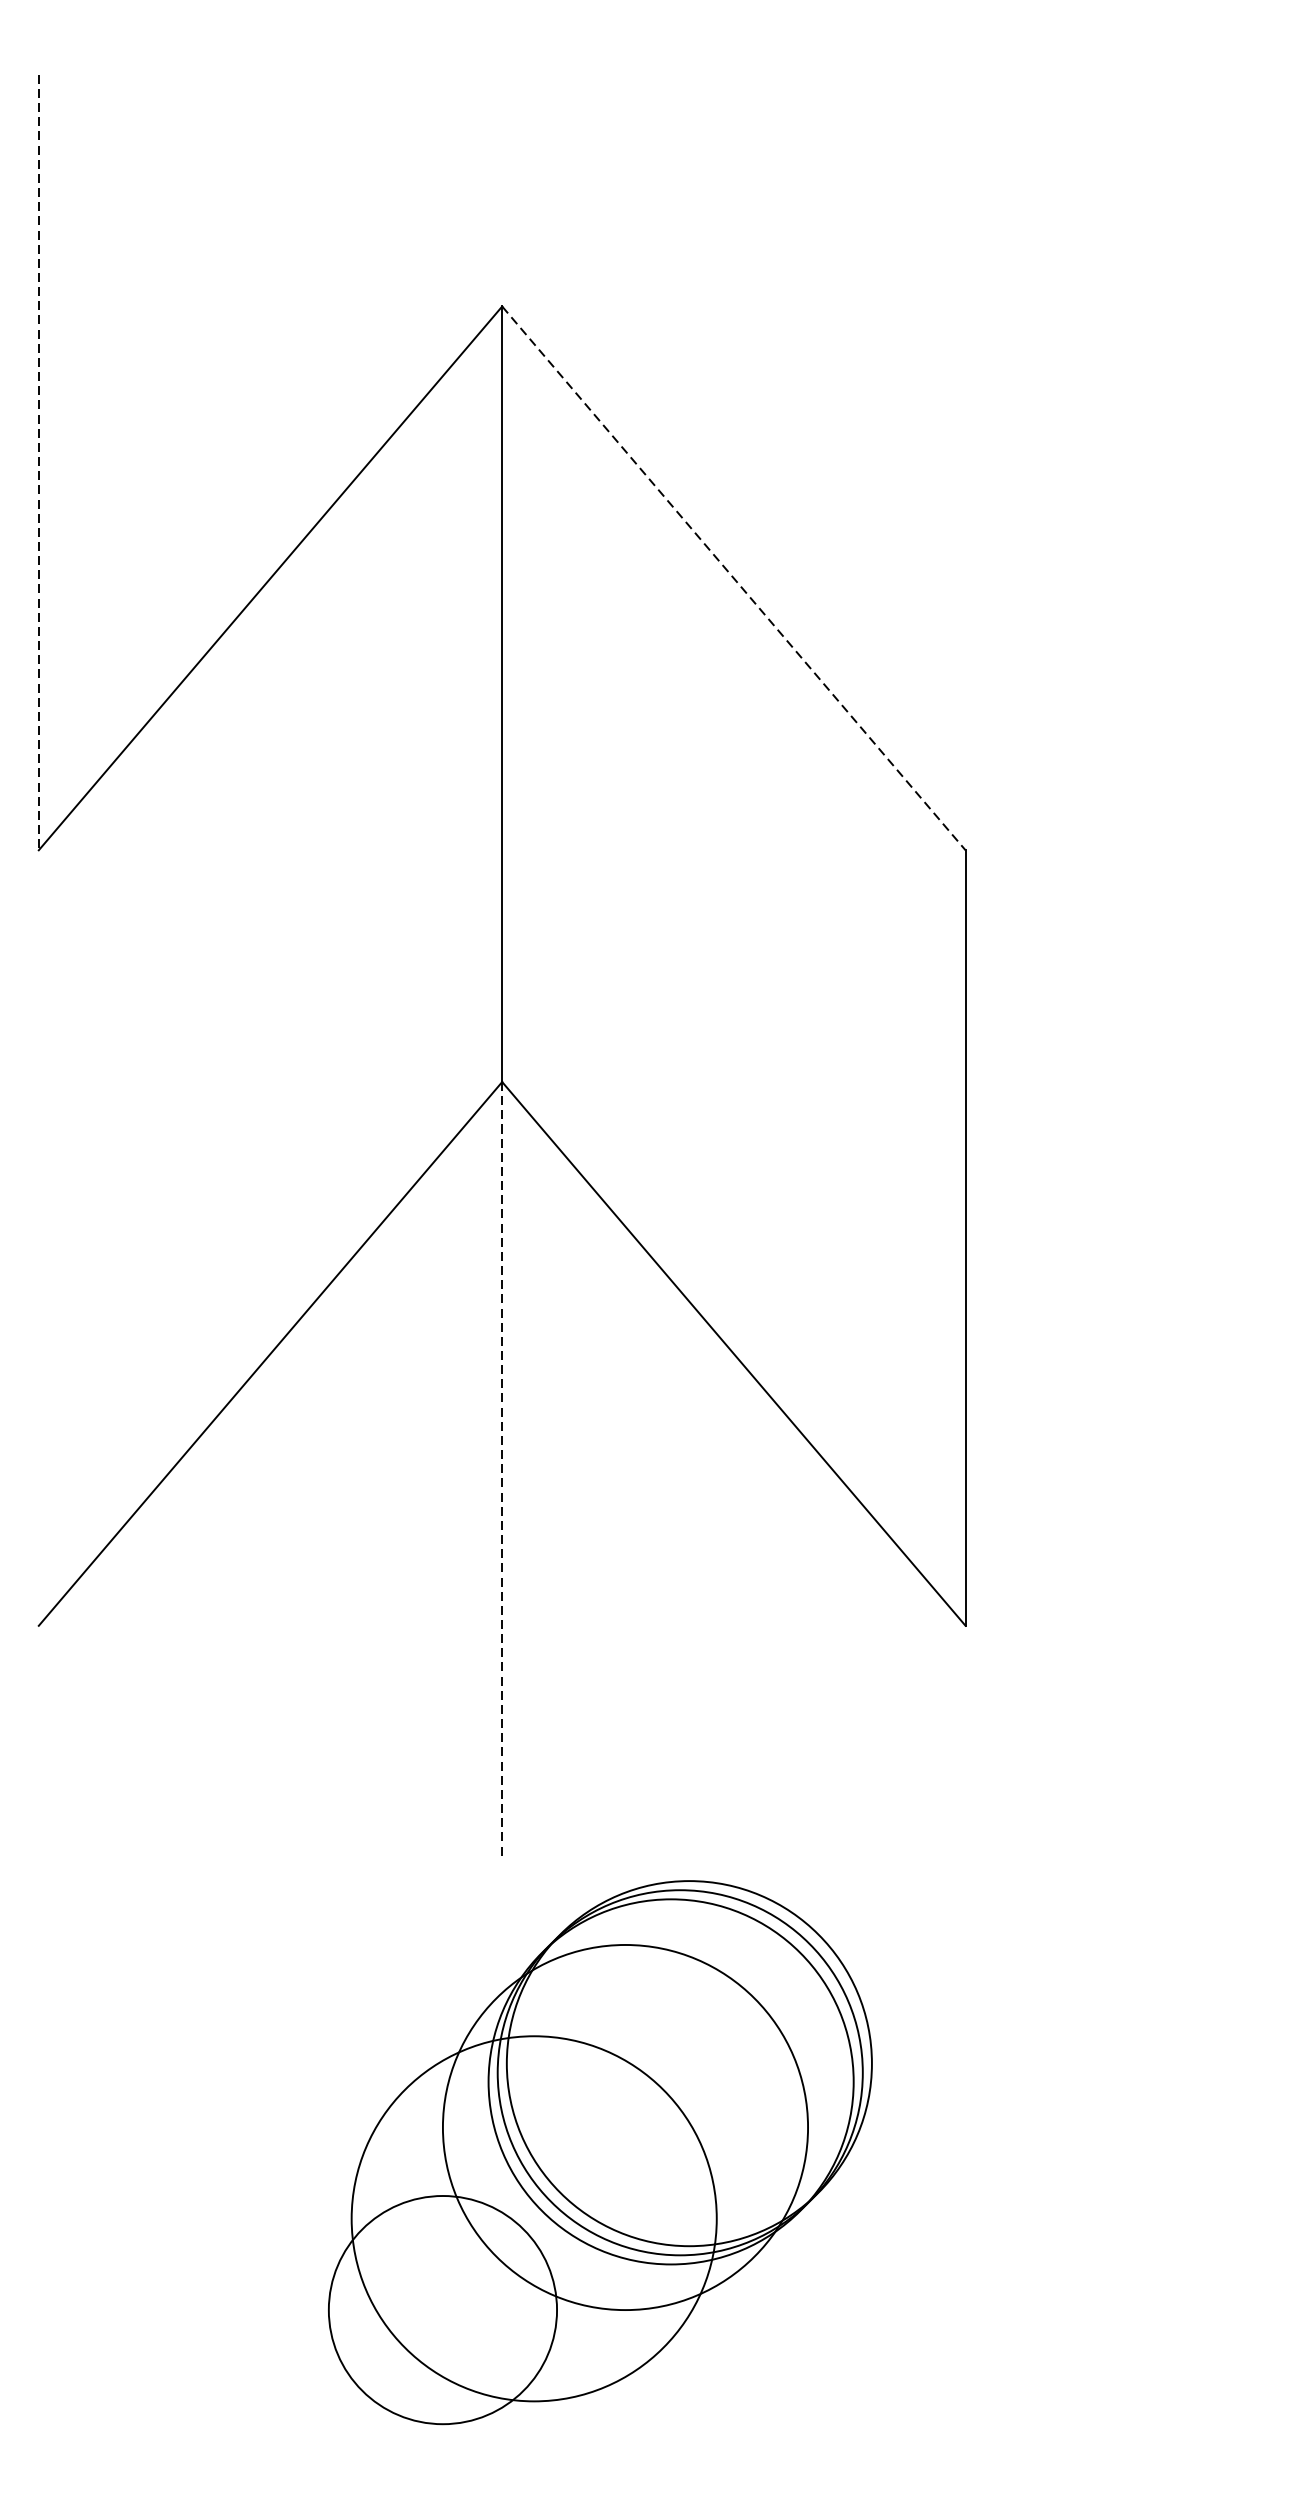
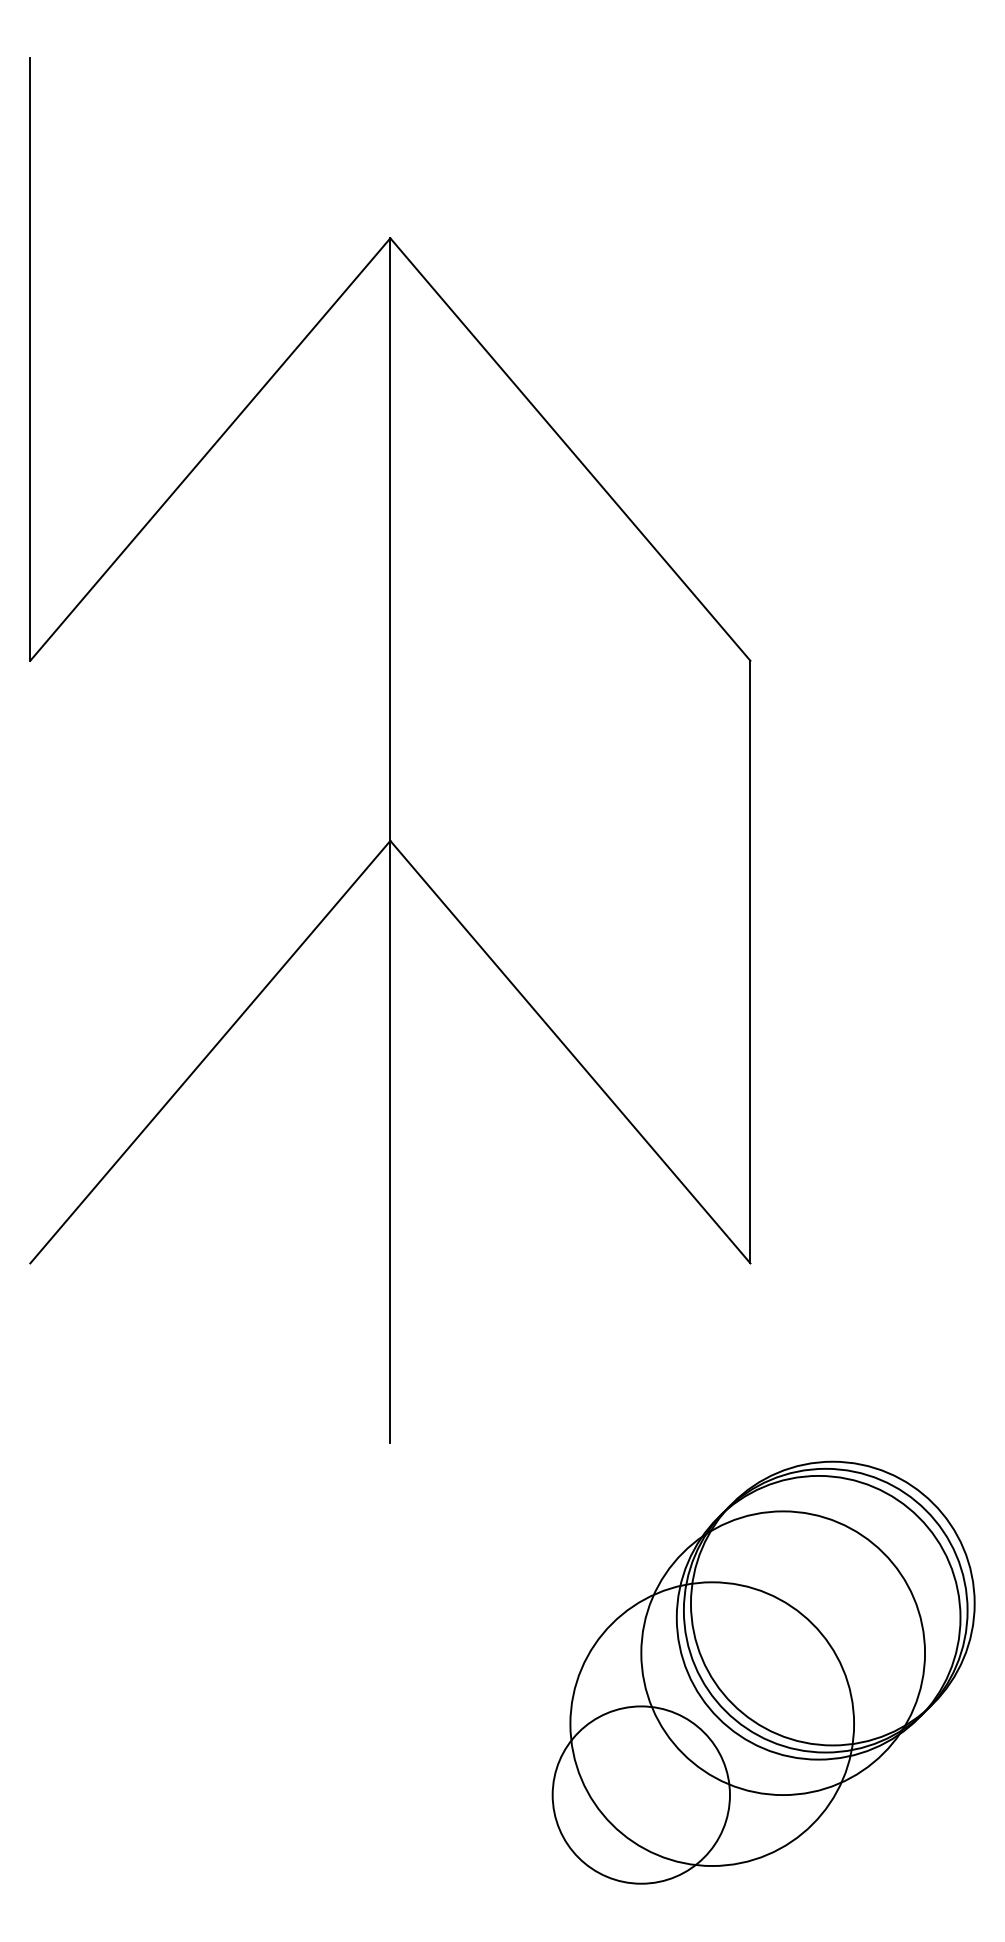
line: (39, 463) -> (30, 360), dashed -> solid
line: (734, 578) -> (570, 449), dashed -> solid
line: (502, 1470) -> (390, 1142), dashed -> solid
part: (600, 2152) -> (763, 1672), moved

